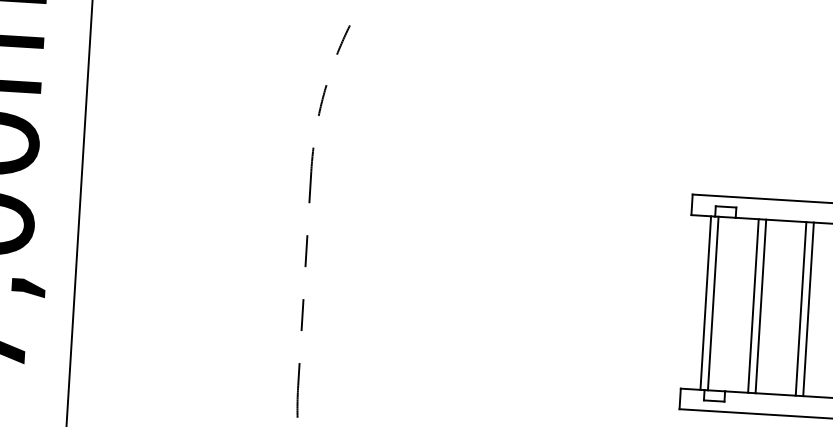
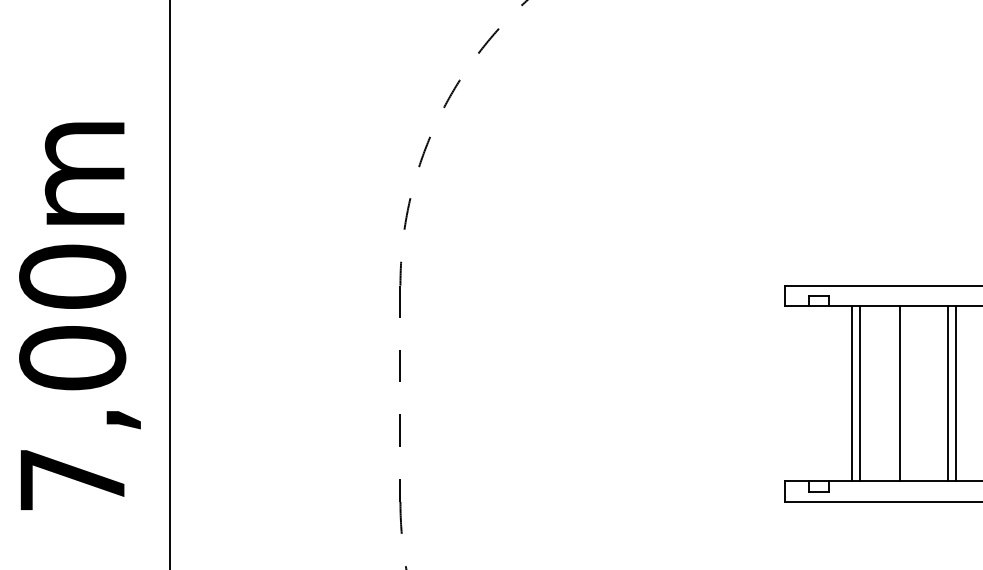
line: (705, 302) -> (804, 393), removed
line: (712, 303) -> (811, 393), removed
line: (808, 309) -> (907, 393), removed

